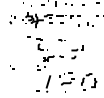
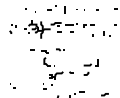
part: (61, 40) -> (59, 49), moved

